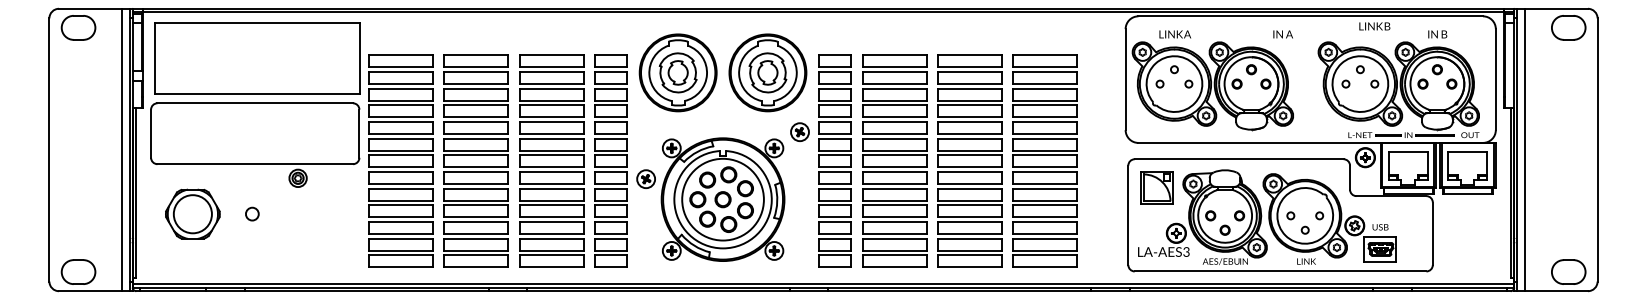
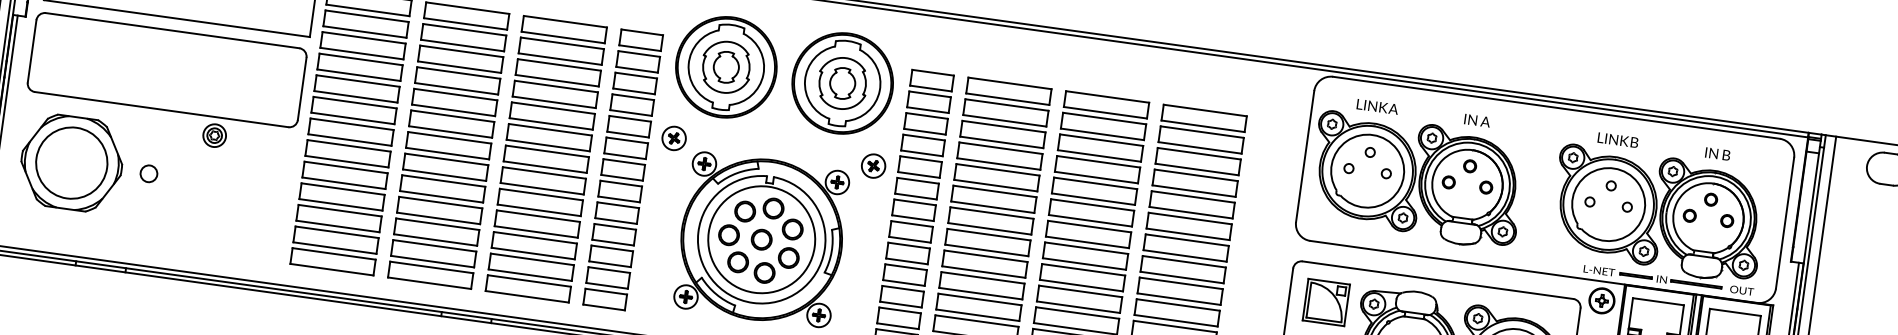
text: (1374, 26) -> (1617, 140), moved
text: (1282, 34) -> (1476, 120), moved
part: (645, 178) -> (673, 137), moved
part: (192, 214) -> (71, 163), size x1.43

